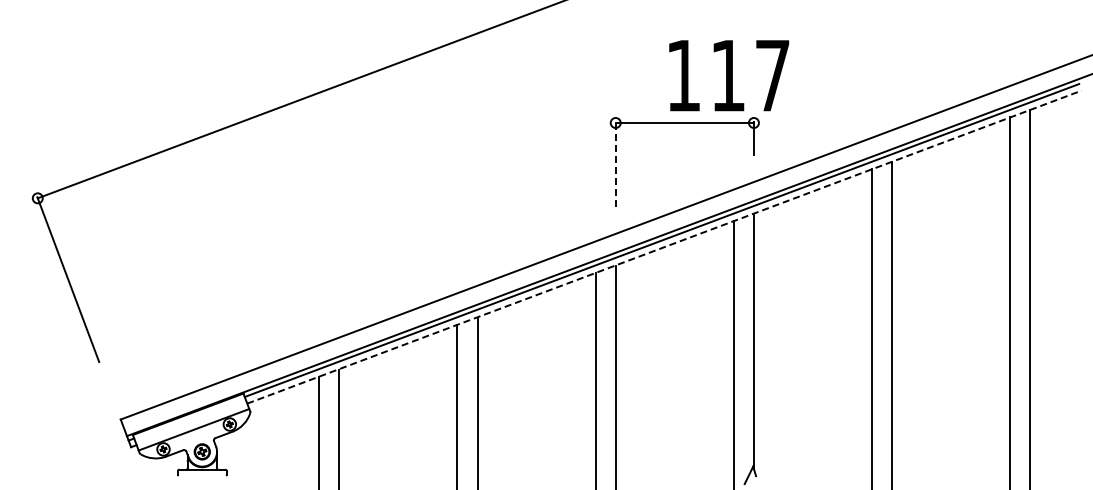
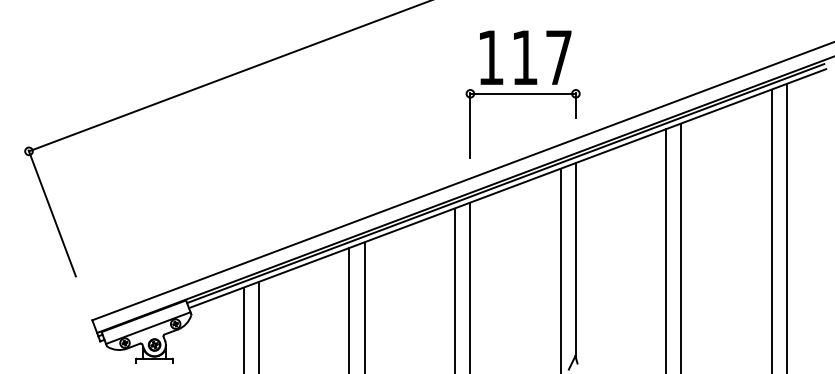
text: (729, 75) -> (525, 57), moved
line: (615, 163) -> (470, 124), dashed -> solid
line: (664, 247) -> (507, 188), dashed -> solid

